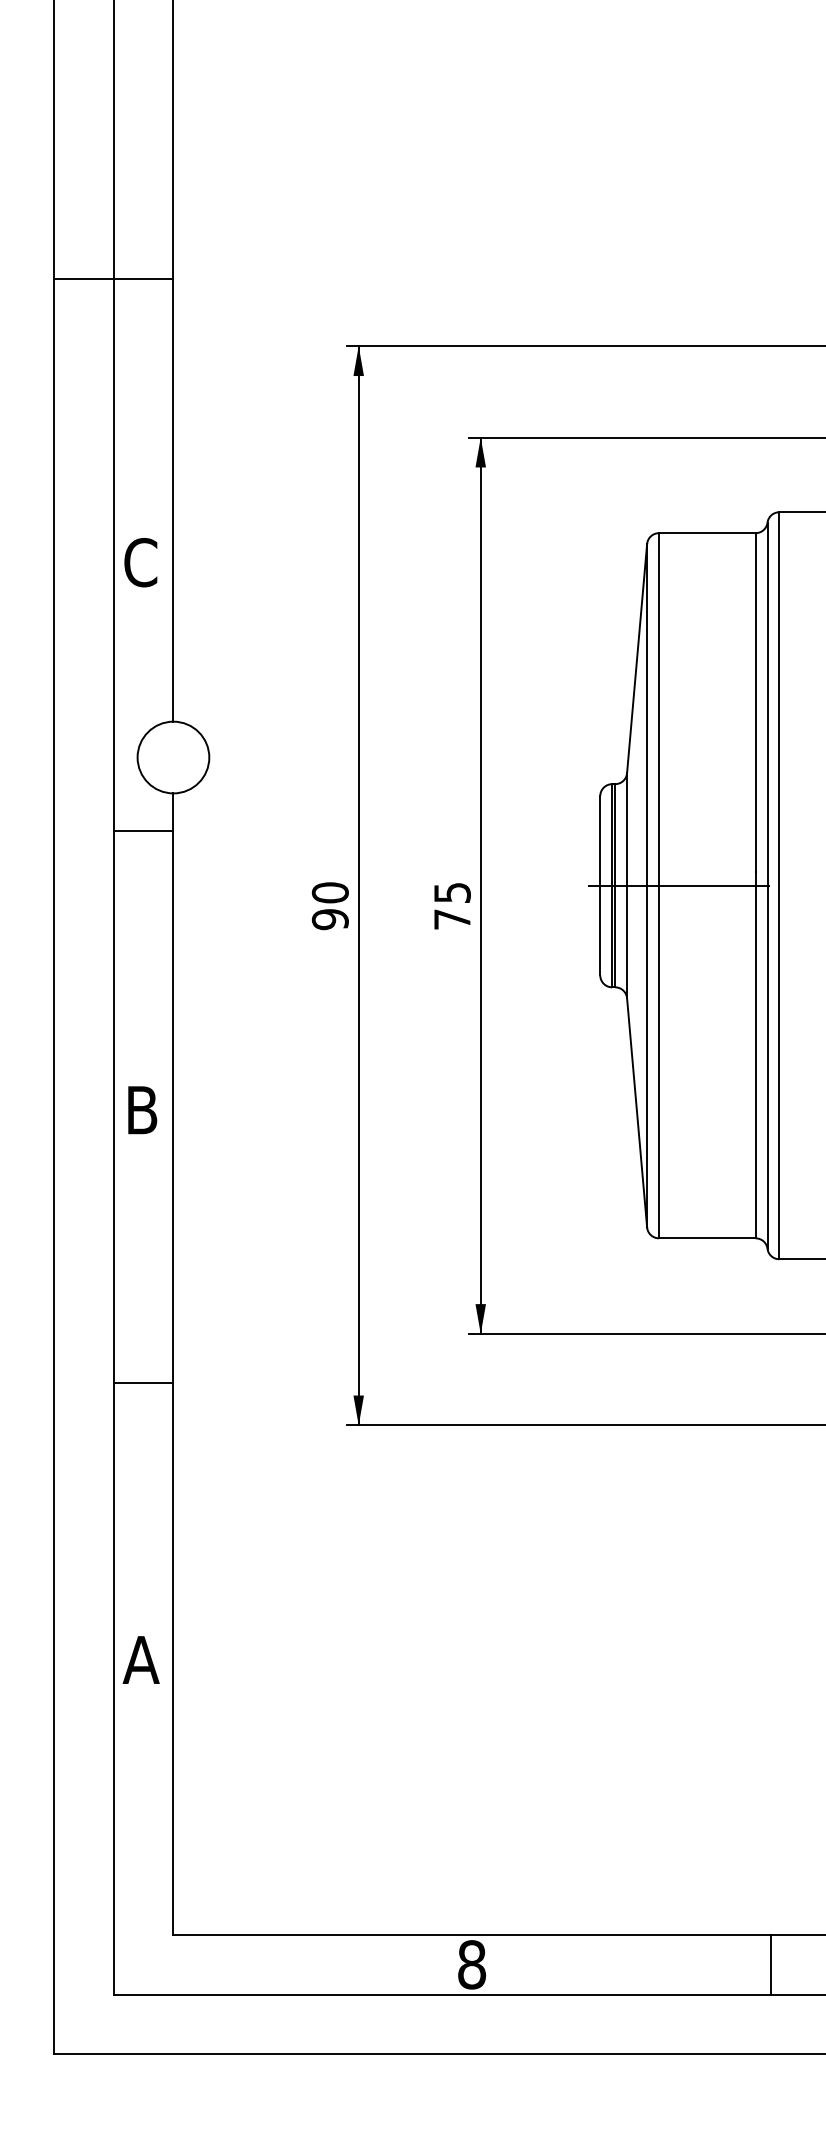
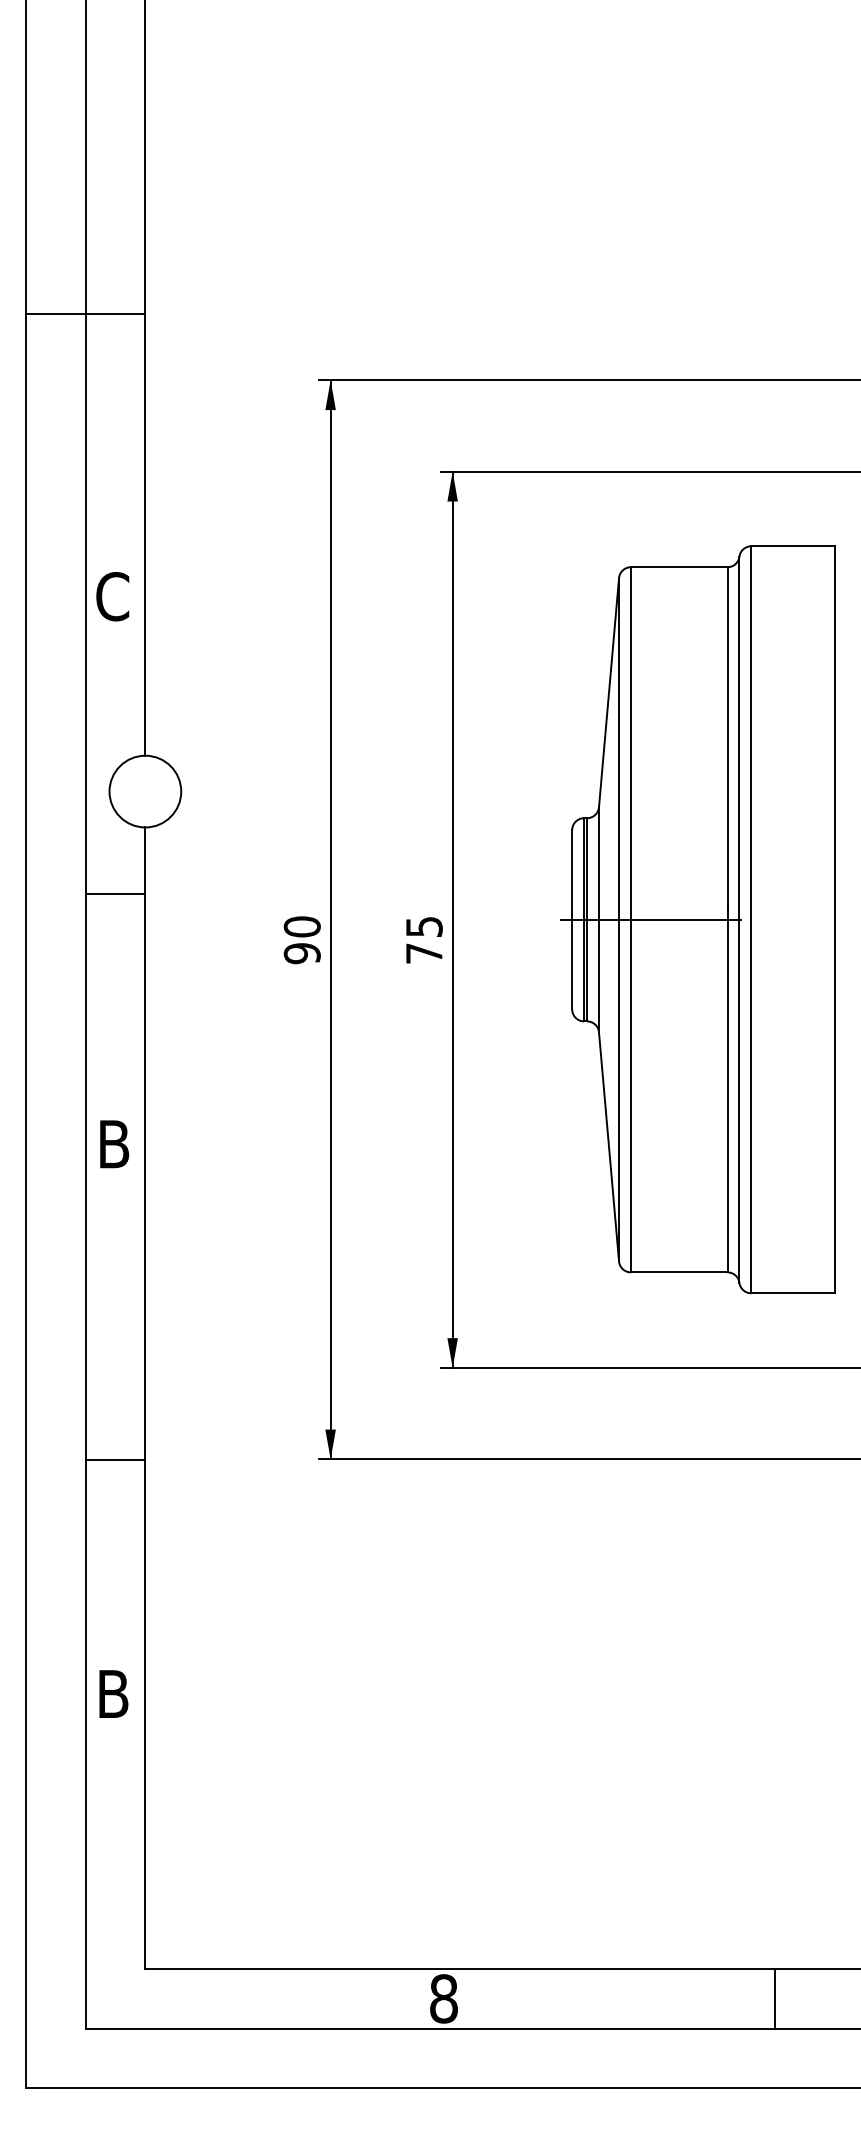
line: (143, 831) -> (115, 894), moved
line: (143, 1383) -> (115, 1460), moved
text: (140, 1659) -> (112, 1693), A -> B
line: (770, 1964) -> (774, 1998), moved

